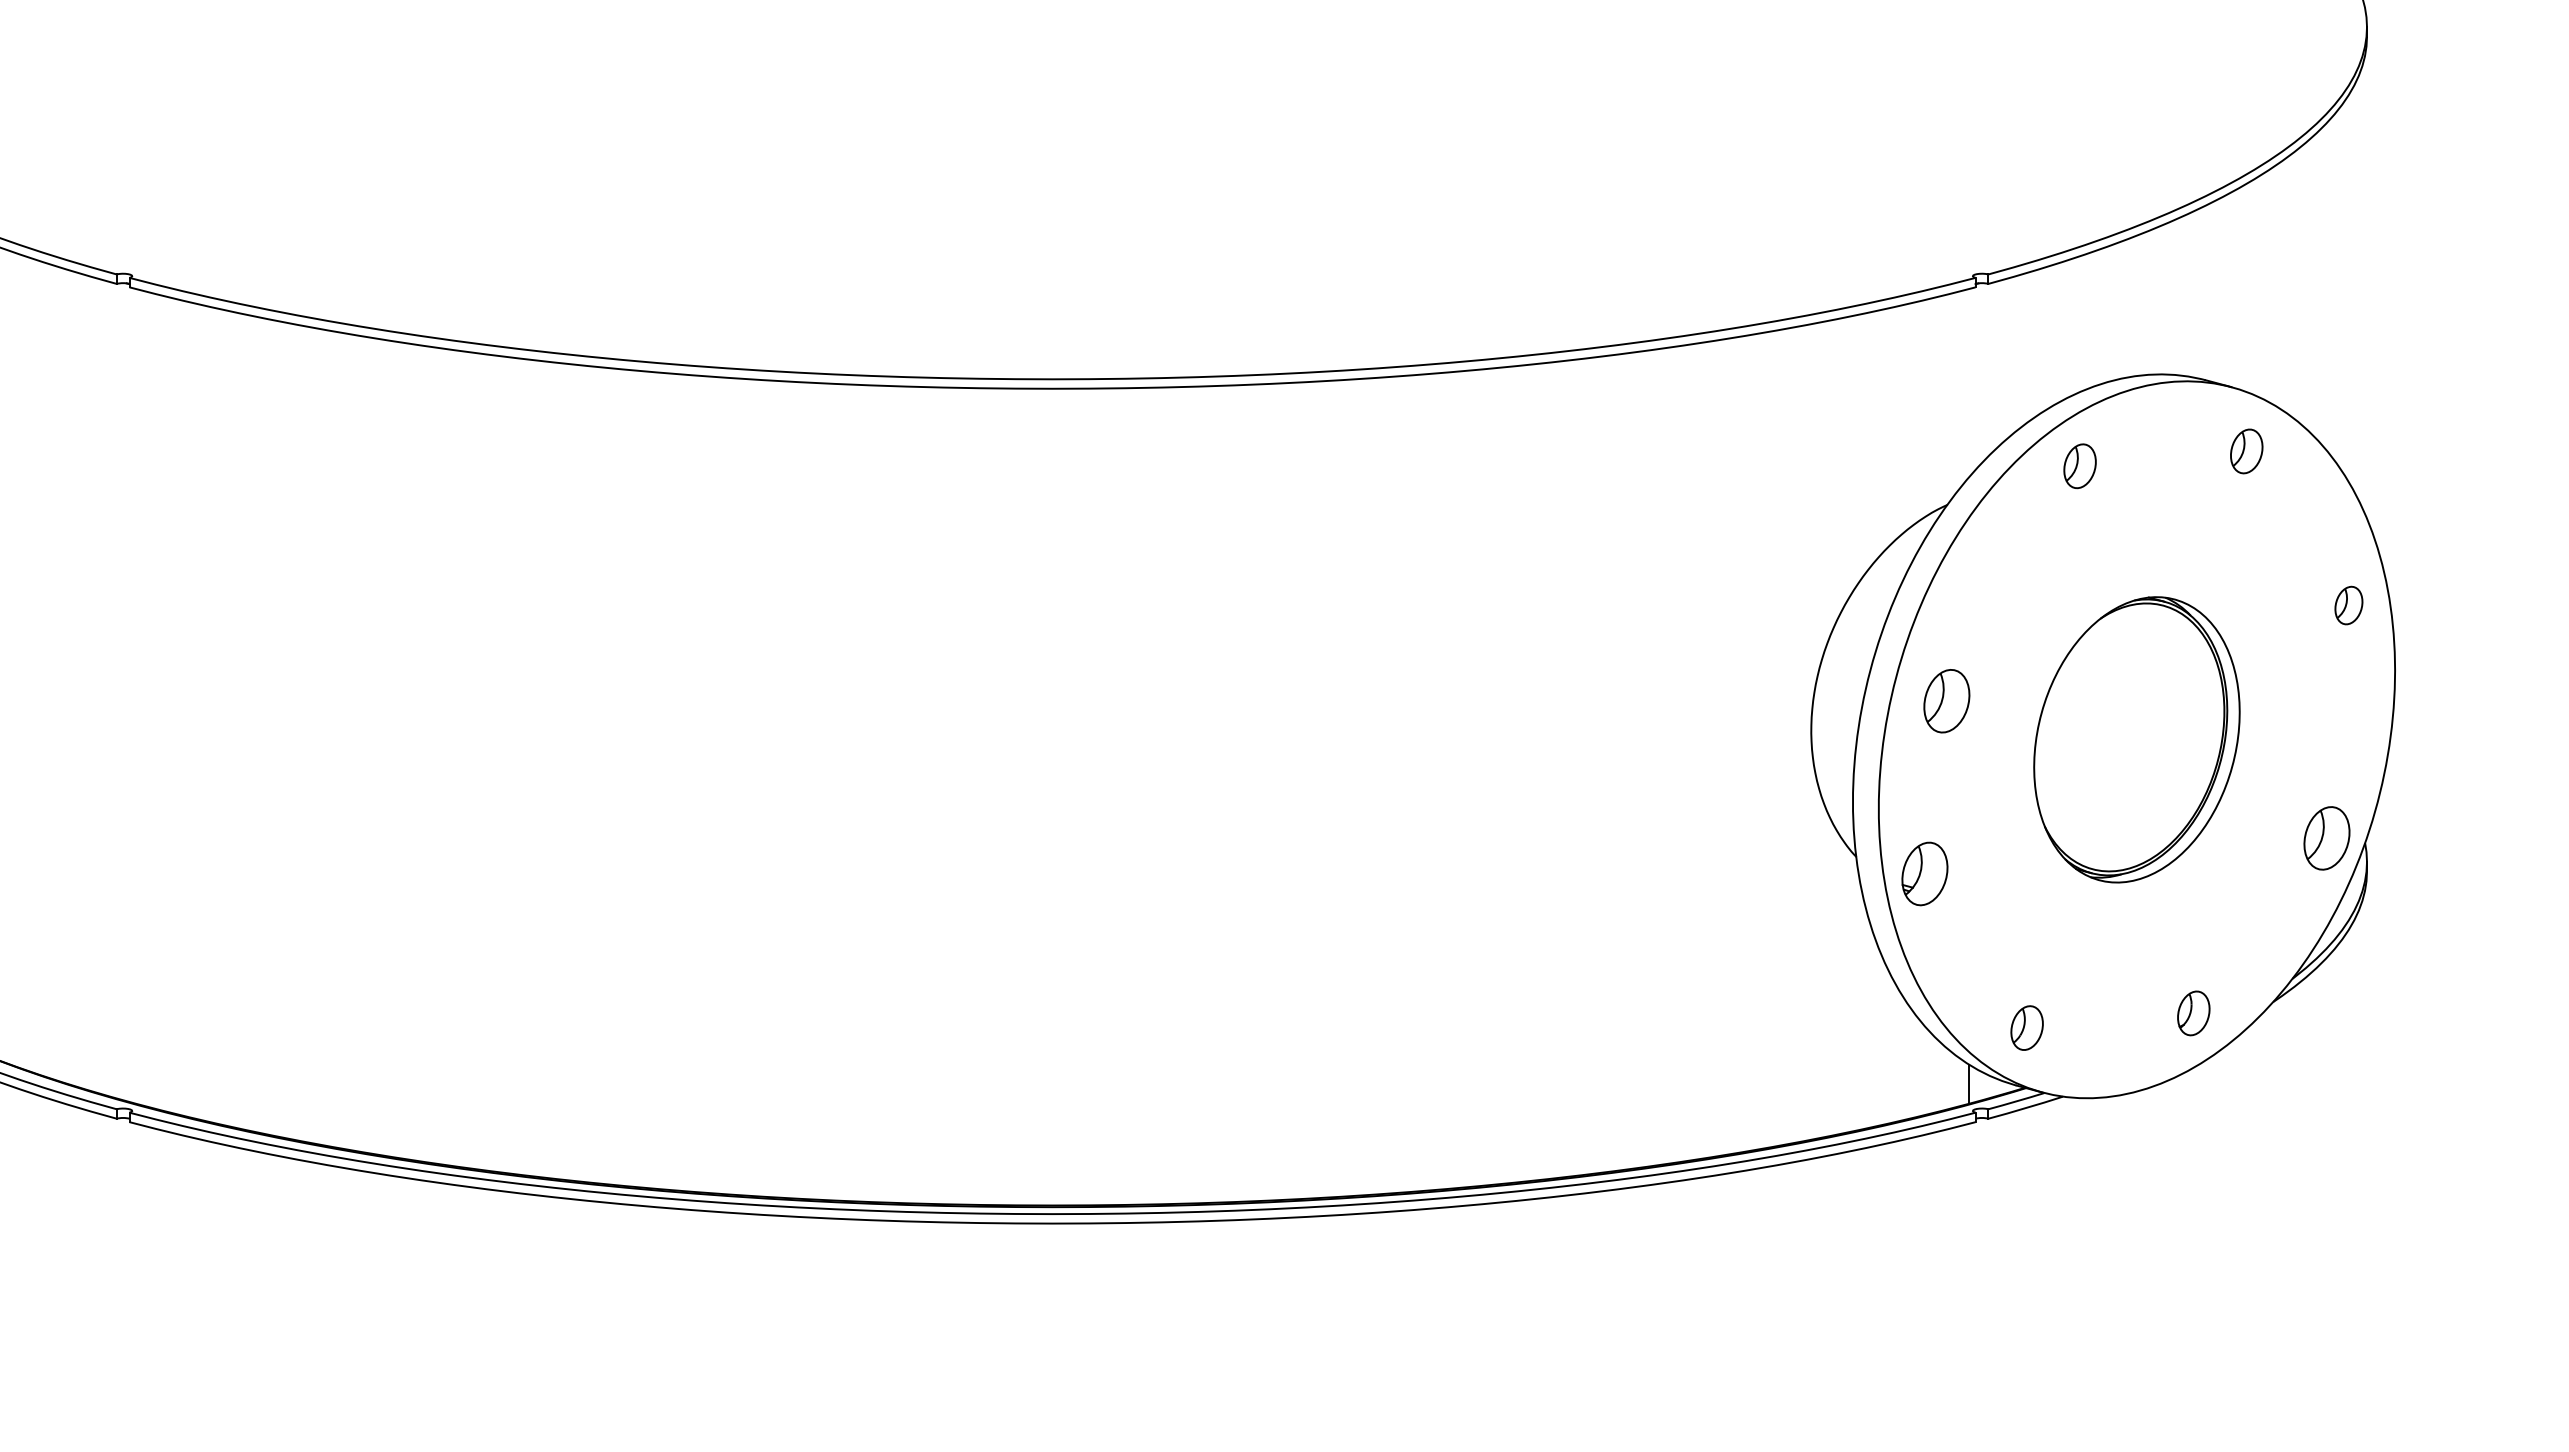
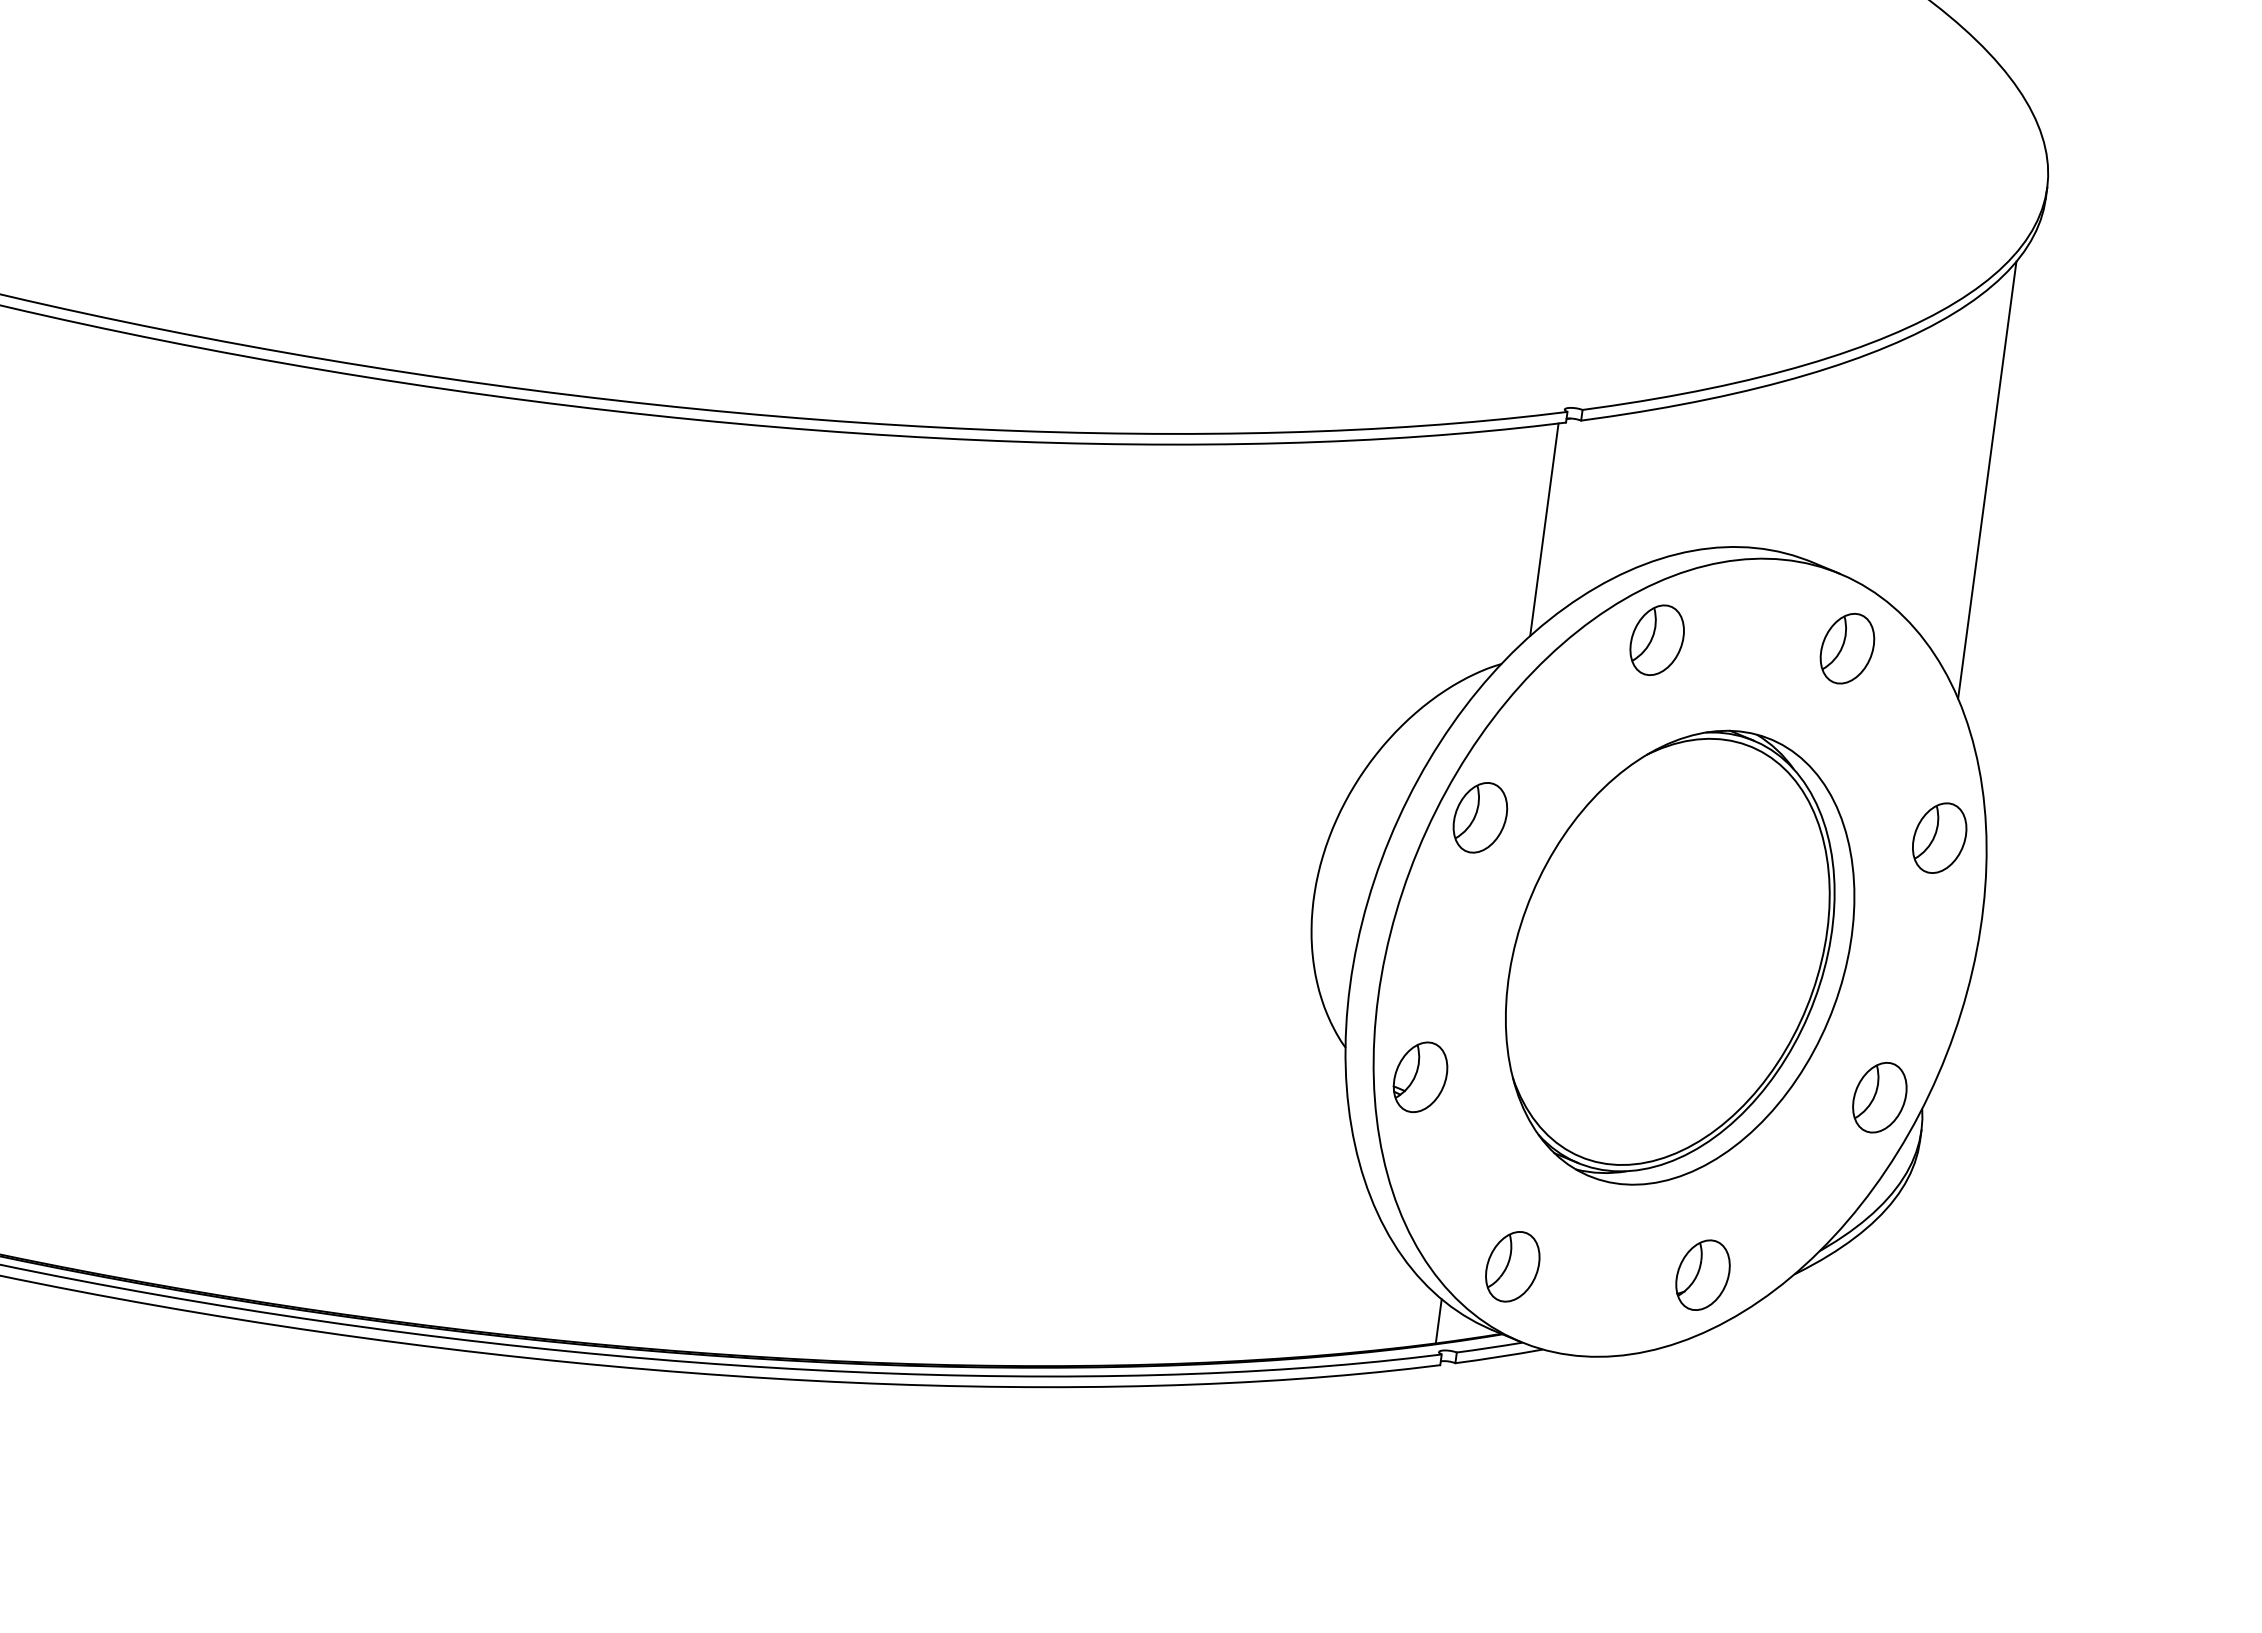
line: (2348, 288) -> (1986, 480), added
line: (1969, 383) -> (1544, 530), added
part: (2246, 451) -> (1847, 648), size x1.43
part: (2079, 466) -> (1656, 640), size x1.43
part: (2348, 605) -> (1939, 837), size x1.67
part: (1946, 701) -> (1479, 818), moved
part: (2136, 739) -> (1679, 957), size x1.43
part: (2193, 1013) -> (1702, 1275), size x1.43
part: (2026, 1027) -> (1512, 1265), size x1.43

